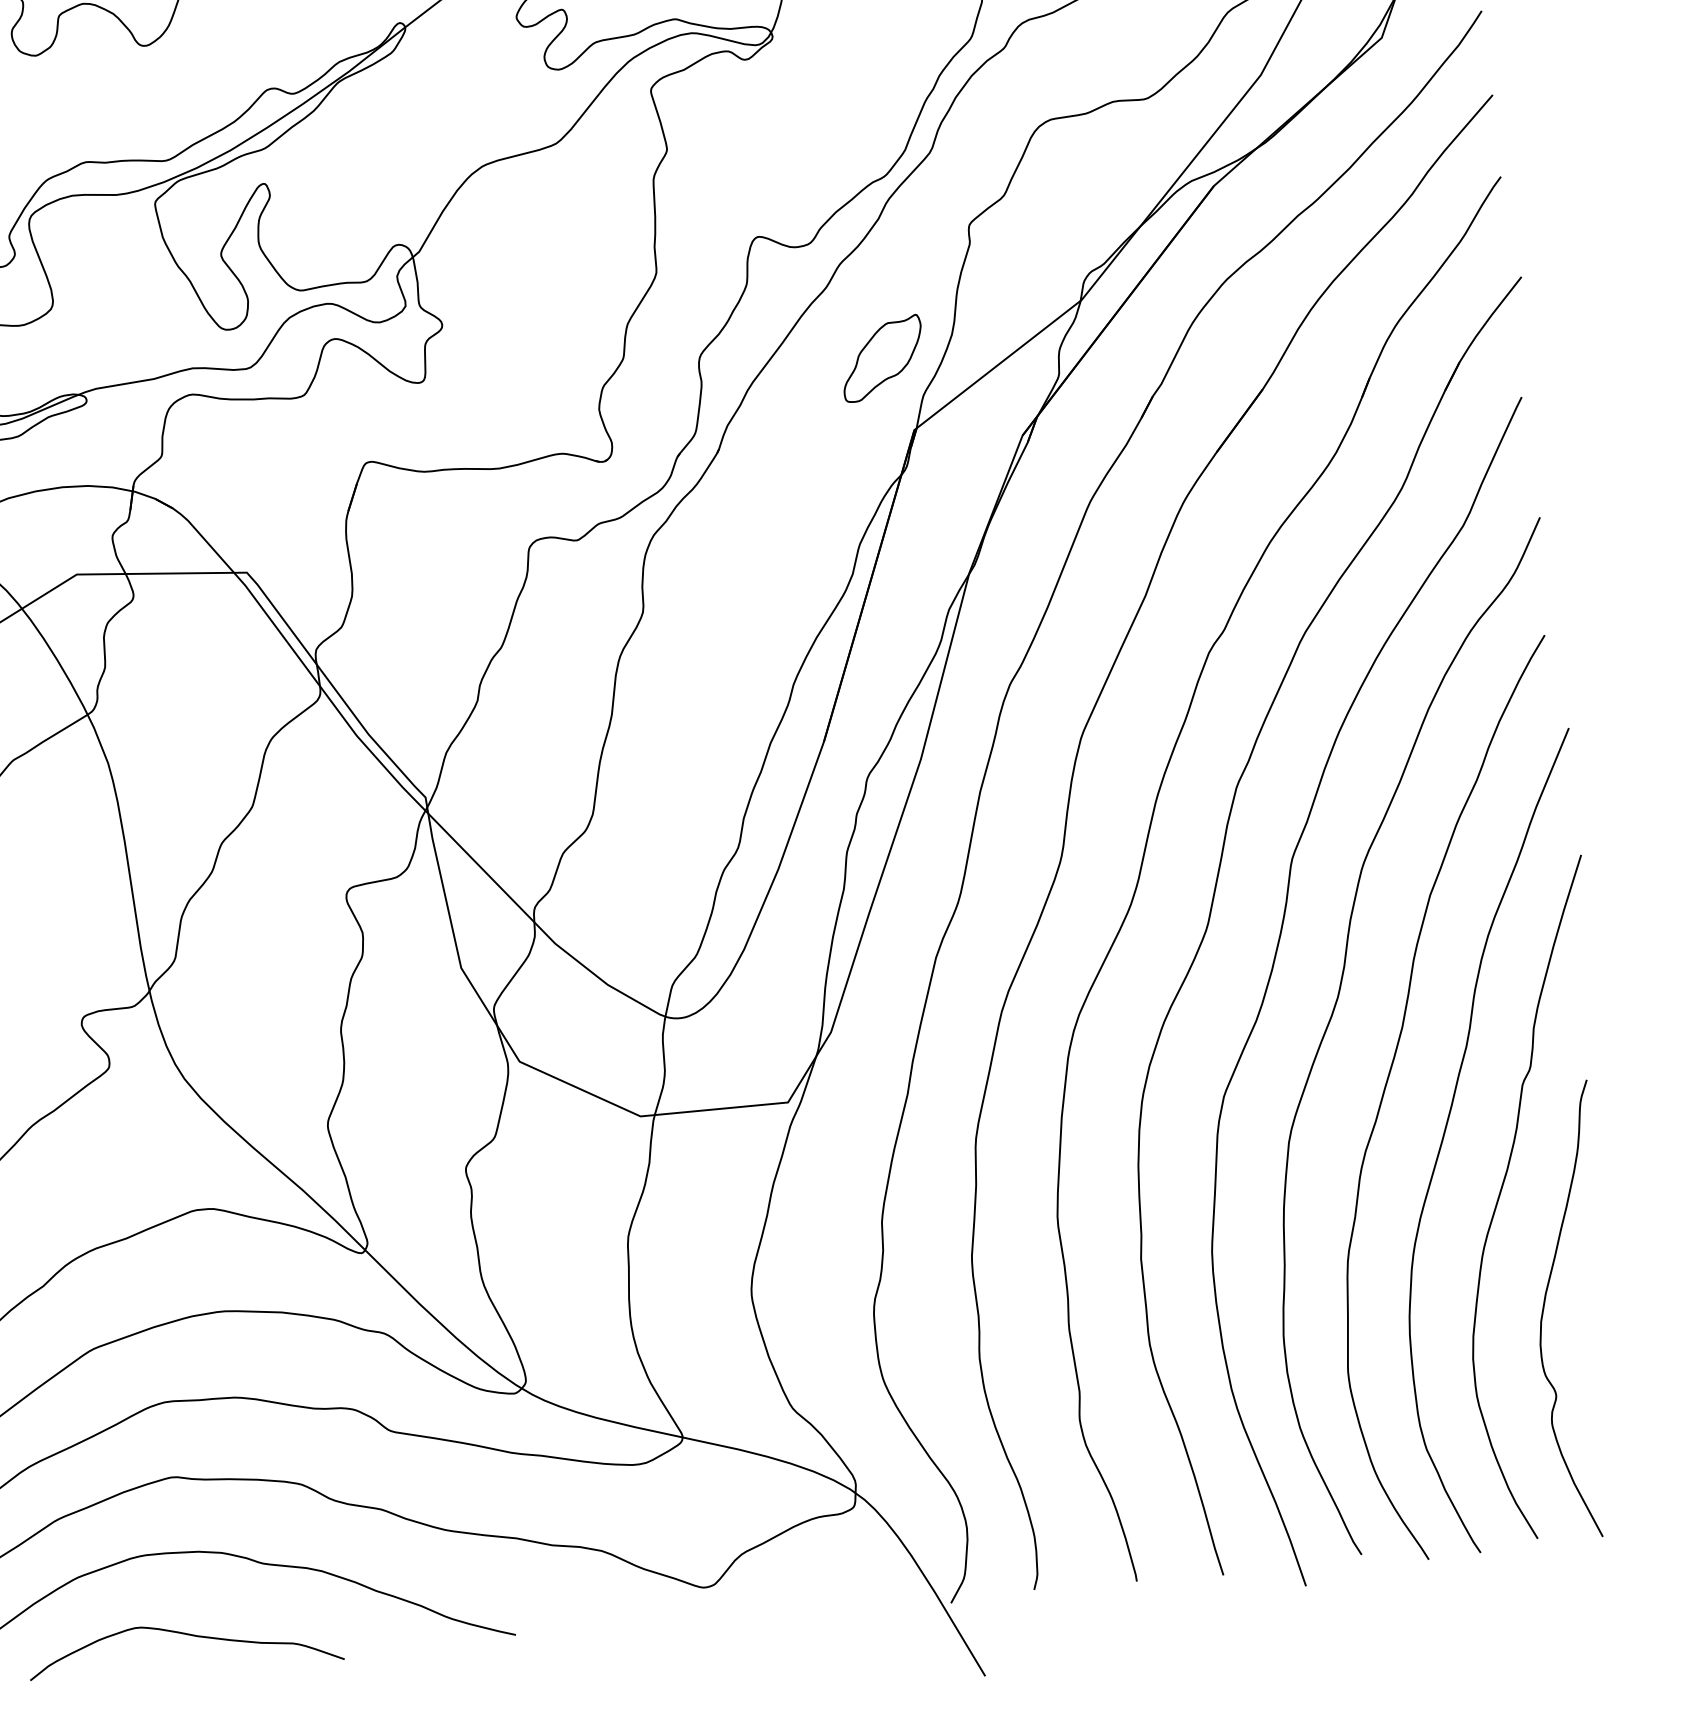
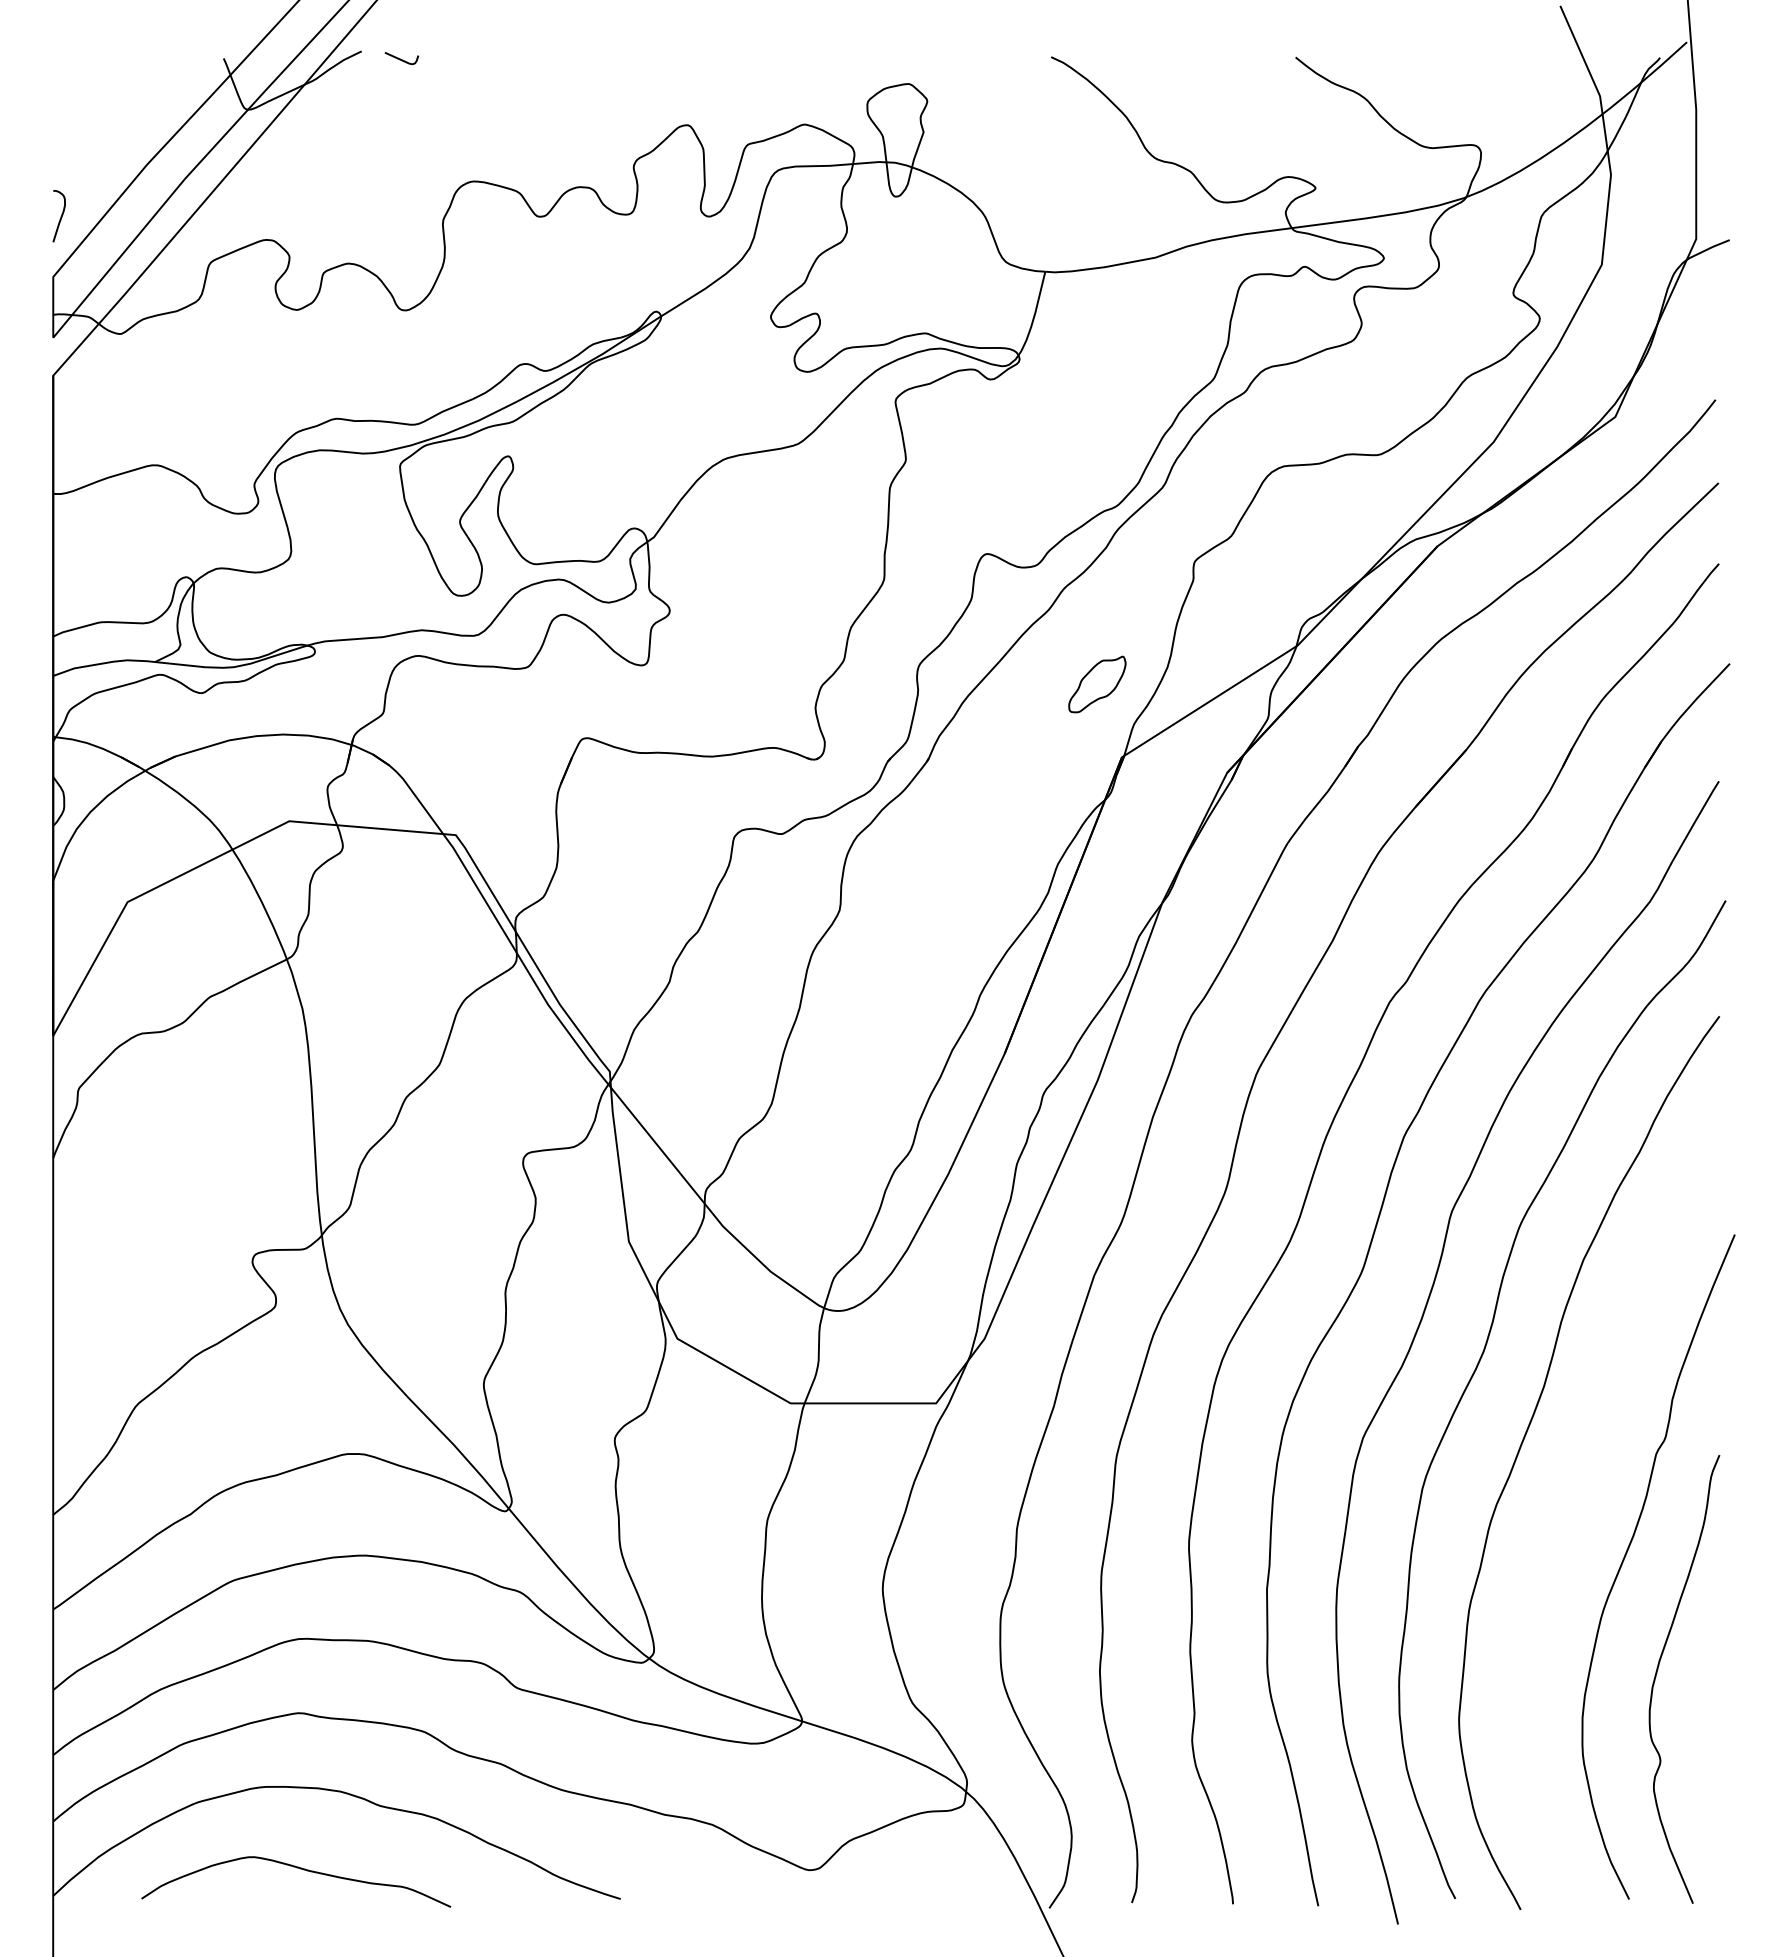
part: (882, 358) -> (1097, 684), size x0.7
curve: (1447, 1125) -> (1579, 1486), removed

